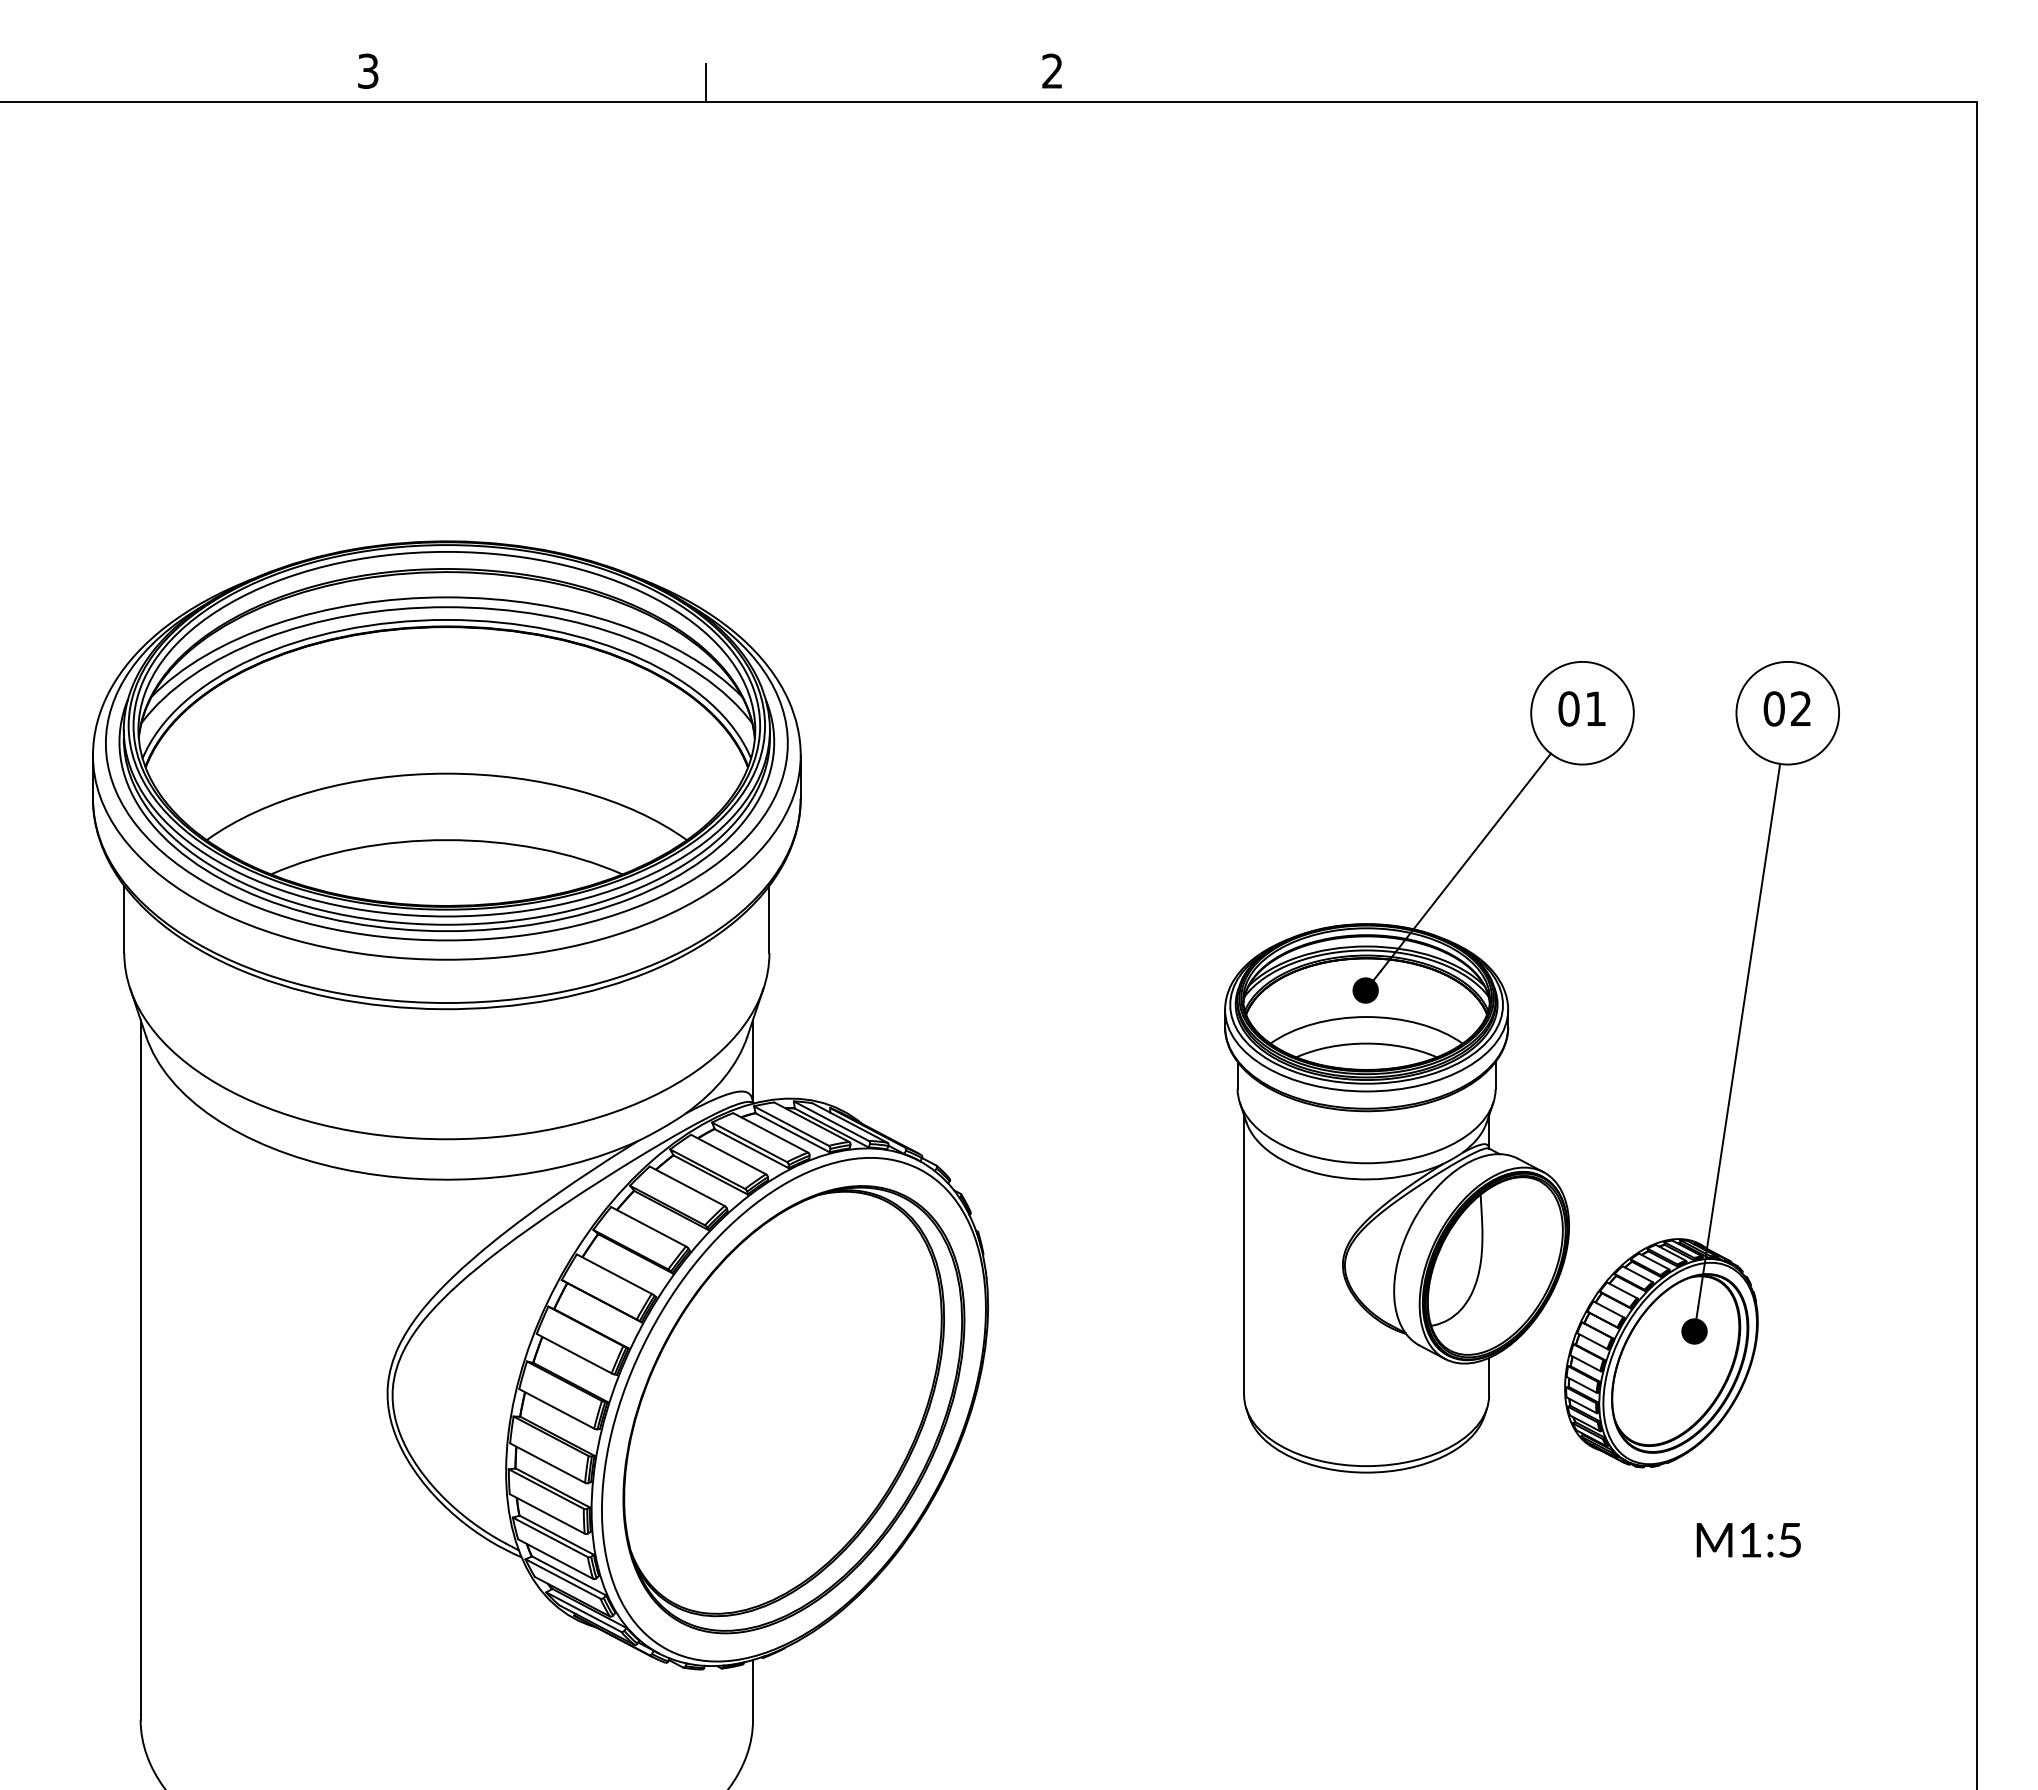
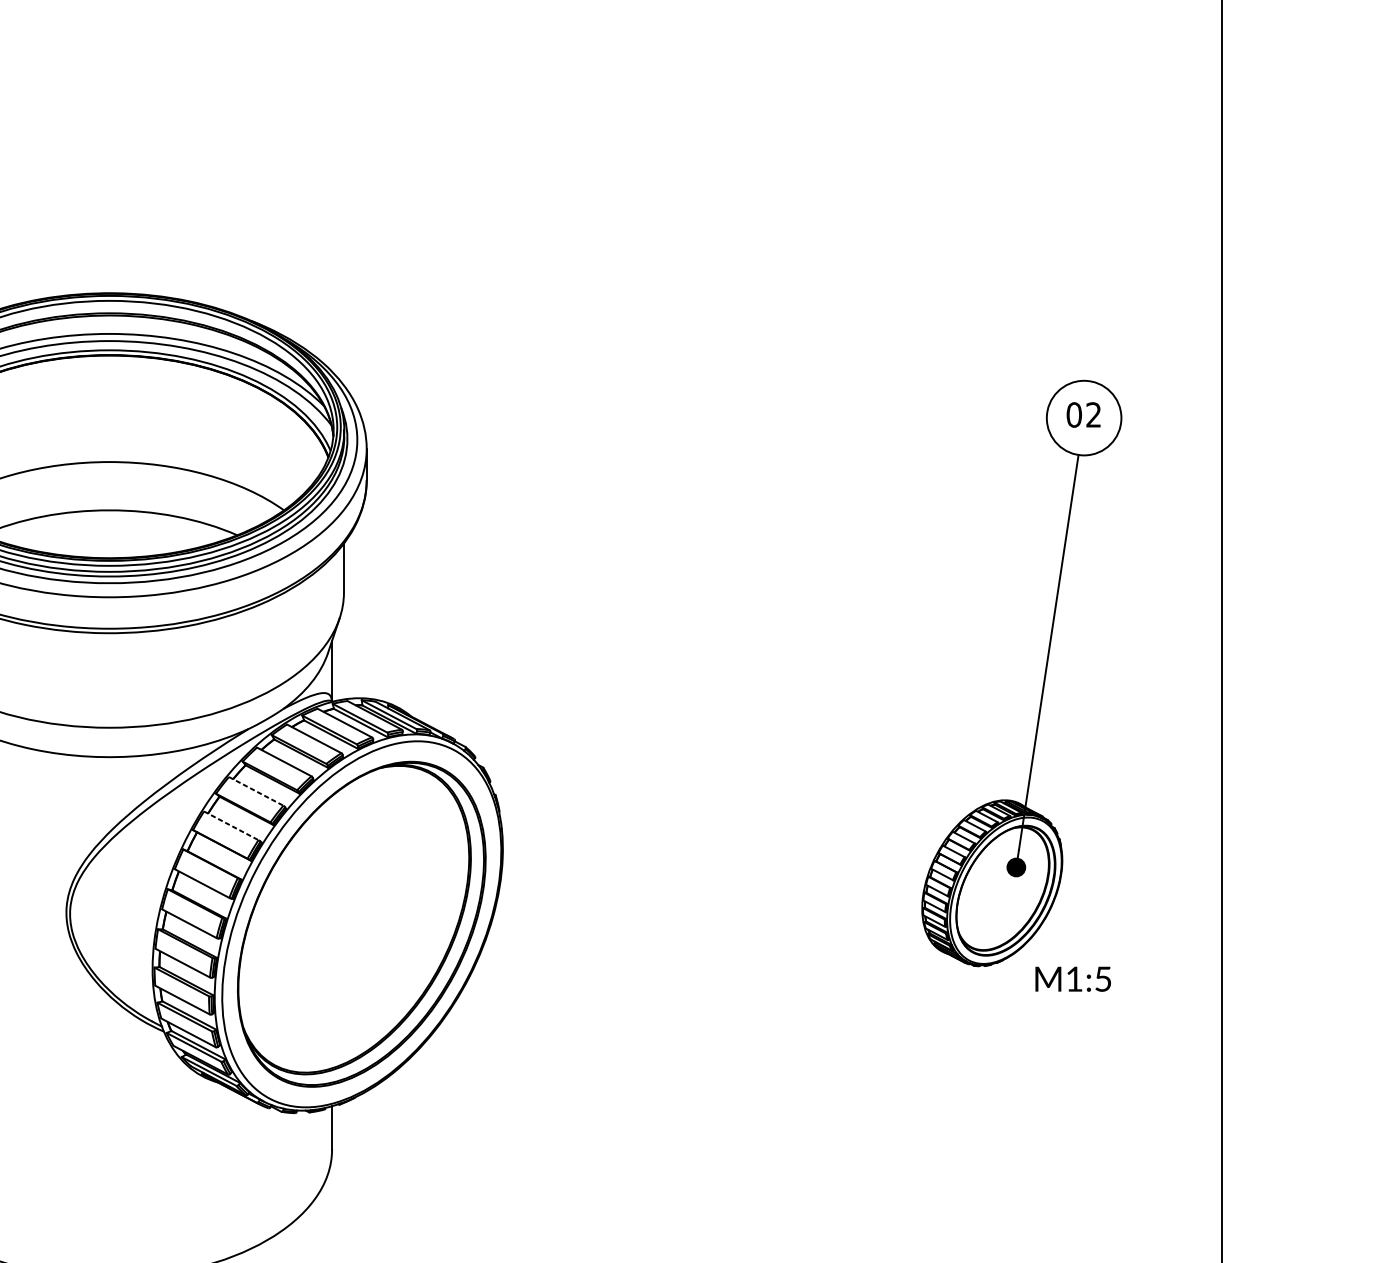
part: (1429, 1067) -> (823, 675), removed
line: (649, 1226) -> (256, 791), solid -> dashed
line: (614, 1274) -> (231, 826), solid -> dashed
text: (1748, 1540) -> (1073, 979), moved

